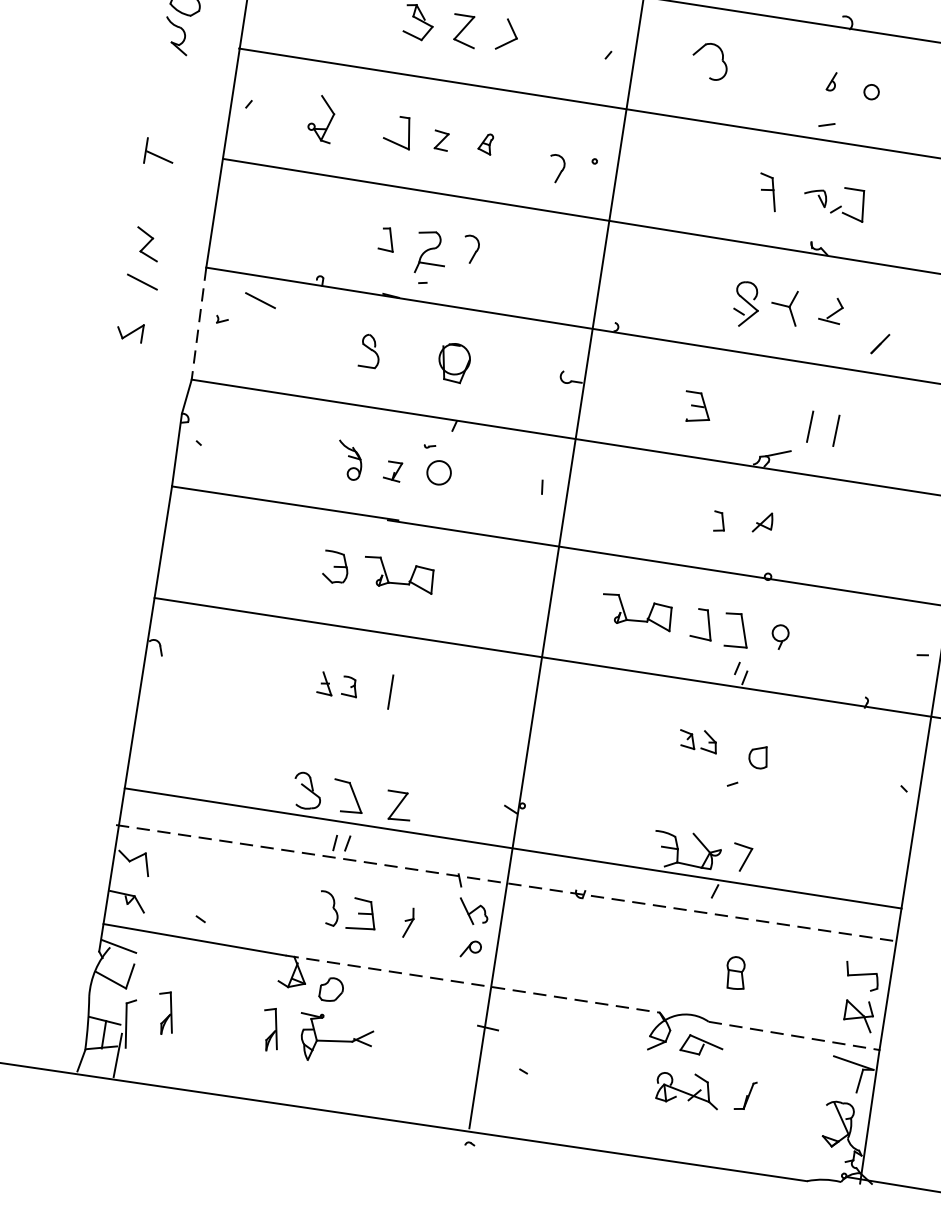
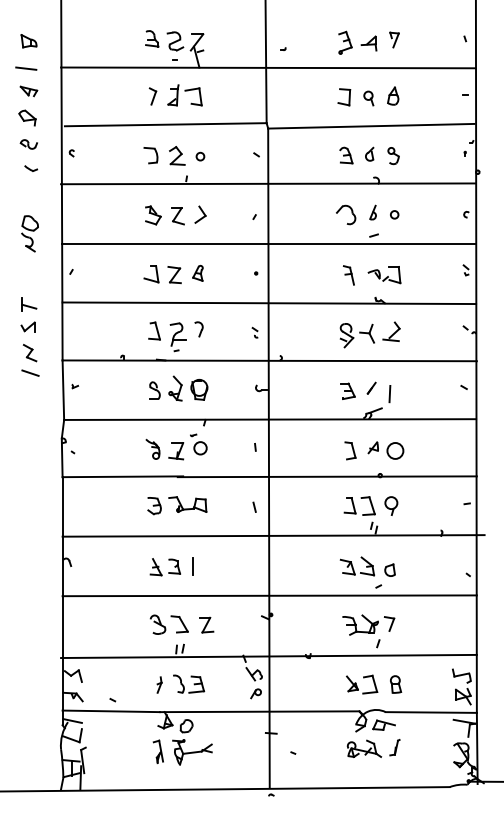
part: (711, 60) -> (346, 214), moved
part: (830, 81) -> (372, 212), size x1.43
part: (321, 118) -> (175, 388), moved
part: (441, 141) -> (174, 275), size x1.67
part: (485, 142) -> (197, 272), size x1.43
part: (555, 168) -> (236, 280), removed
part: (387, 238) -> (154, 330), size x1.43
part: (574, 271) -> (254, 332), added
line: (260, 299) -> (93, 372), removed
part: (831, 309) -> (391, 331), size x1.43
line: (199, 324) -> (63, 390), dashed -> solid
part: (129, 330) -> (27, 326), moved
line: (880, 342) -> (371, 387), moved
part: (697, 406) -> (347, 390), moved
line: (835, 431) -> (403, 394), removed
part: (393, 471) -> (176, 451), size x1.67
part: (719, 520) -> (350, 450), size x1.67
circle: (804, 534) -> (395, 450), added
line: (523, 597) -> (254, 506), added
part: (636, 611) -> (314, 504), removed
part: (780, 636) -> (391, 505), size x1.43
part: (336, 685) -> (164, 567), size x1.43
part: (698, 740) -> (357, 566), size x1.67
line: (512, 847) -> (269, 595), moved
line: (505, 883) -> (268, 656), dashed -> solid
part: (409, 921) -> (159, 684), moved
part: (673, 963) -> (362, 684), added
line: (472, 983) -> (259, 711), dashed -> solid
part: (164, 1012) -> (101, 751), removed
line: (794, 1035) -> (431, 712), dashed -> solid
part: (705, 1091) -> (373, 748), moved

